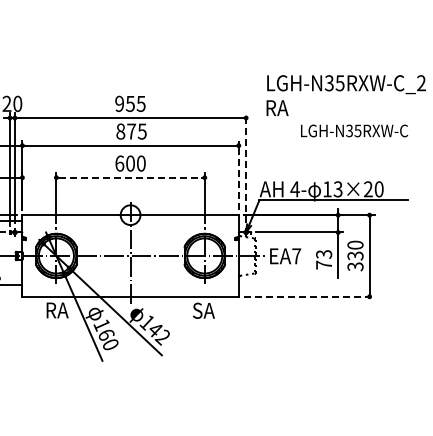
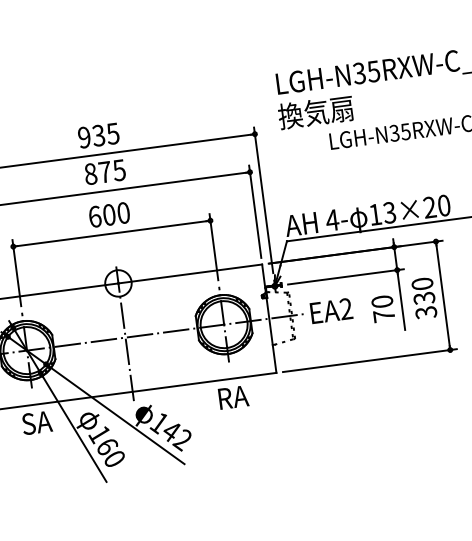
text: (130, 103) -> (98, 135), 955 -> 935
text: (293, 107) -> (316, 111), RA -> 換気扇
line: (246, 167) -> (264, 199), dashed -> solid
line: (238, 175) -> (254, 211), dashed -> solid
line: (131, 177) -> (113, 233), dashed -> solid
text: (324, 254) -> (382, 301), 73 -> 70
text: (296, 256) -> (346, 309), EA7 -> EA2
line: (309, 296) -> (370, 360), dashed -> solid
text: (56, 310) -> (36, 423), RA -> SA
text: (204, 310) -> (233, 397), SA -> RA

